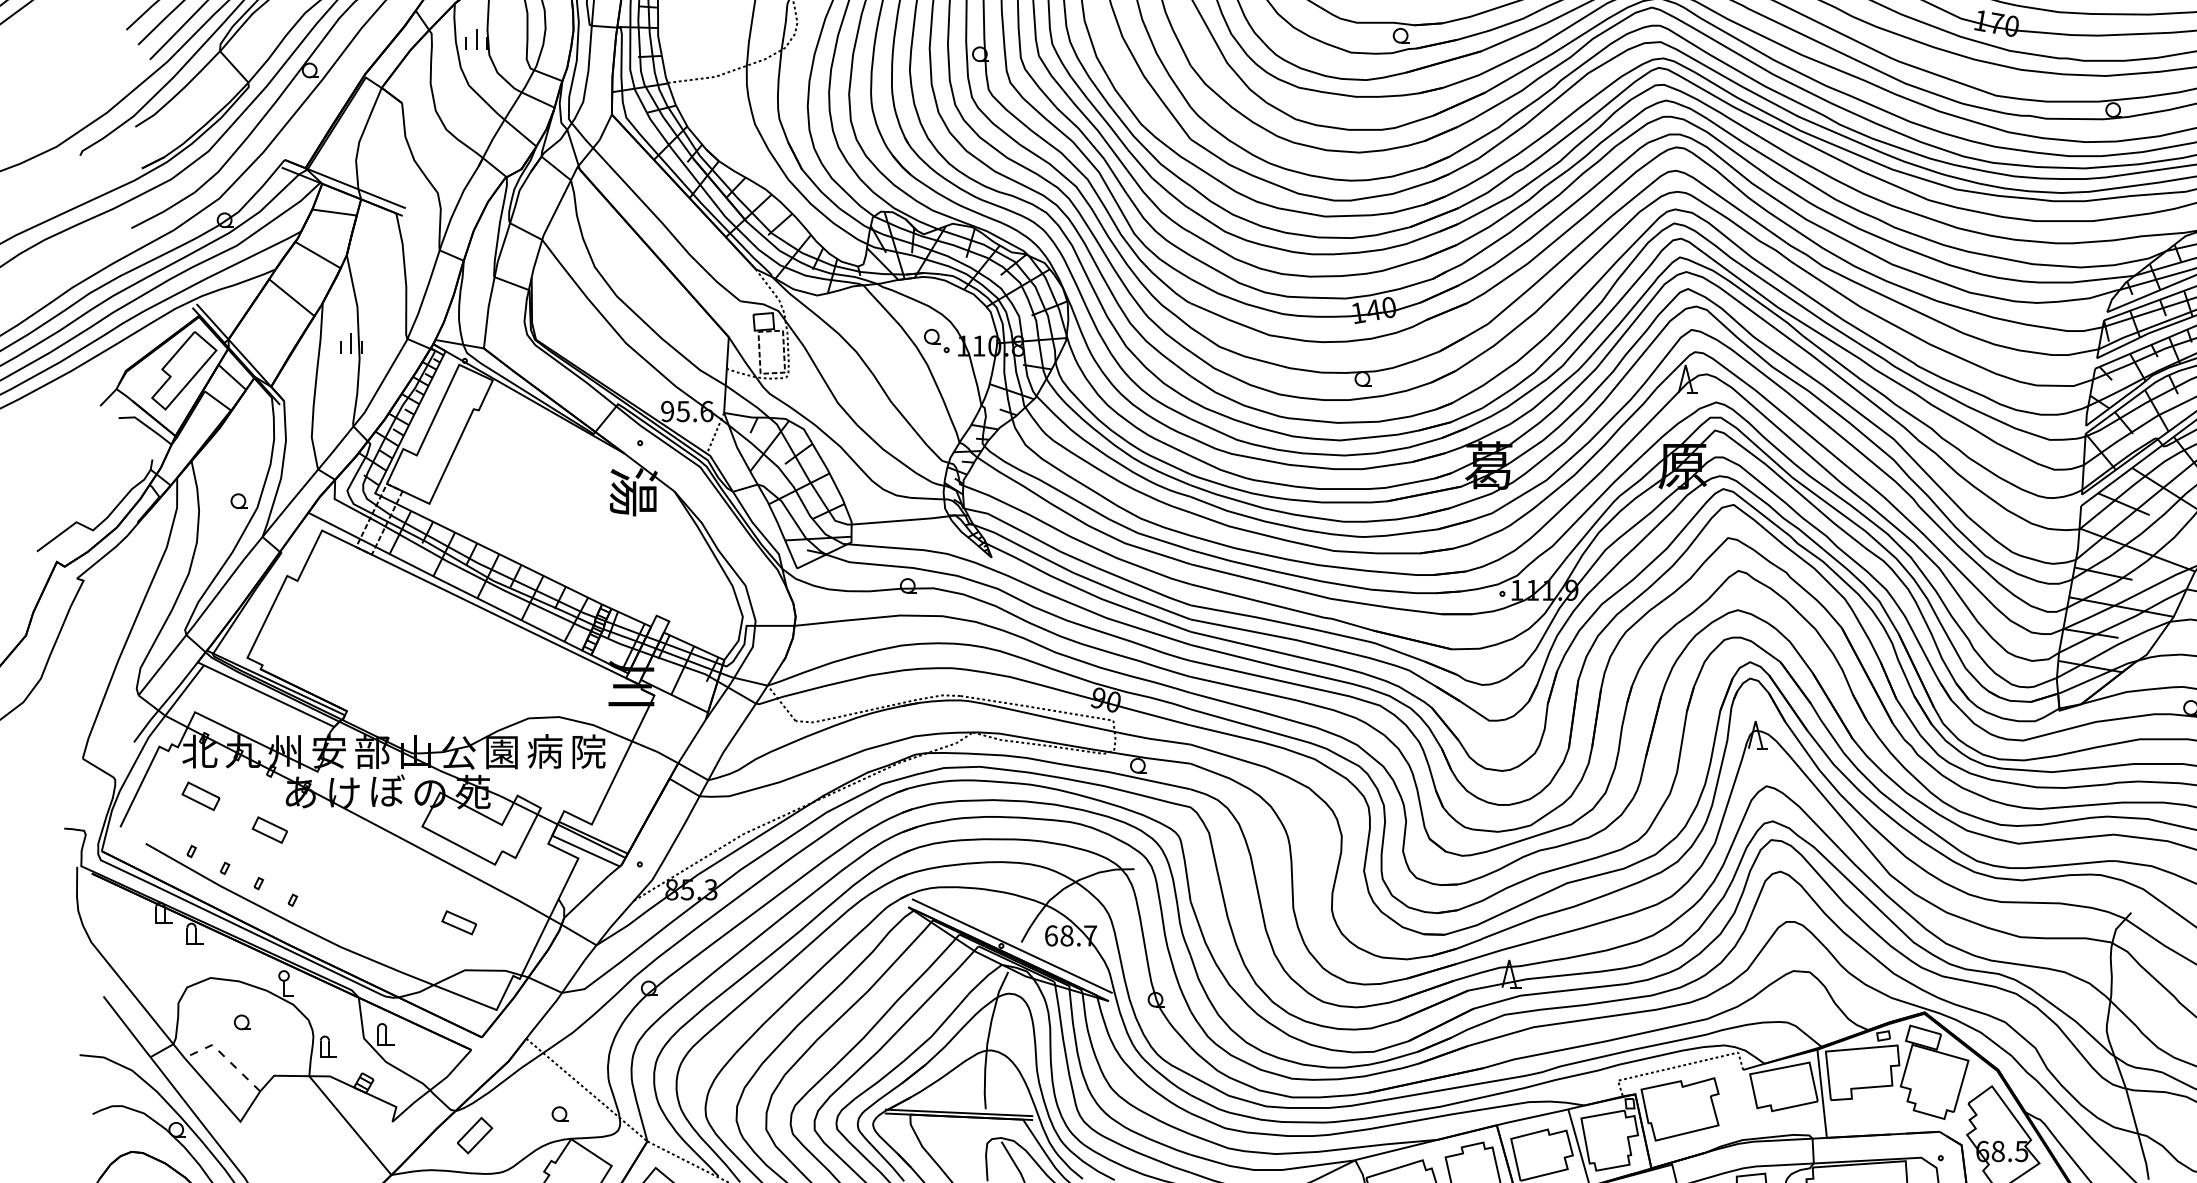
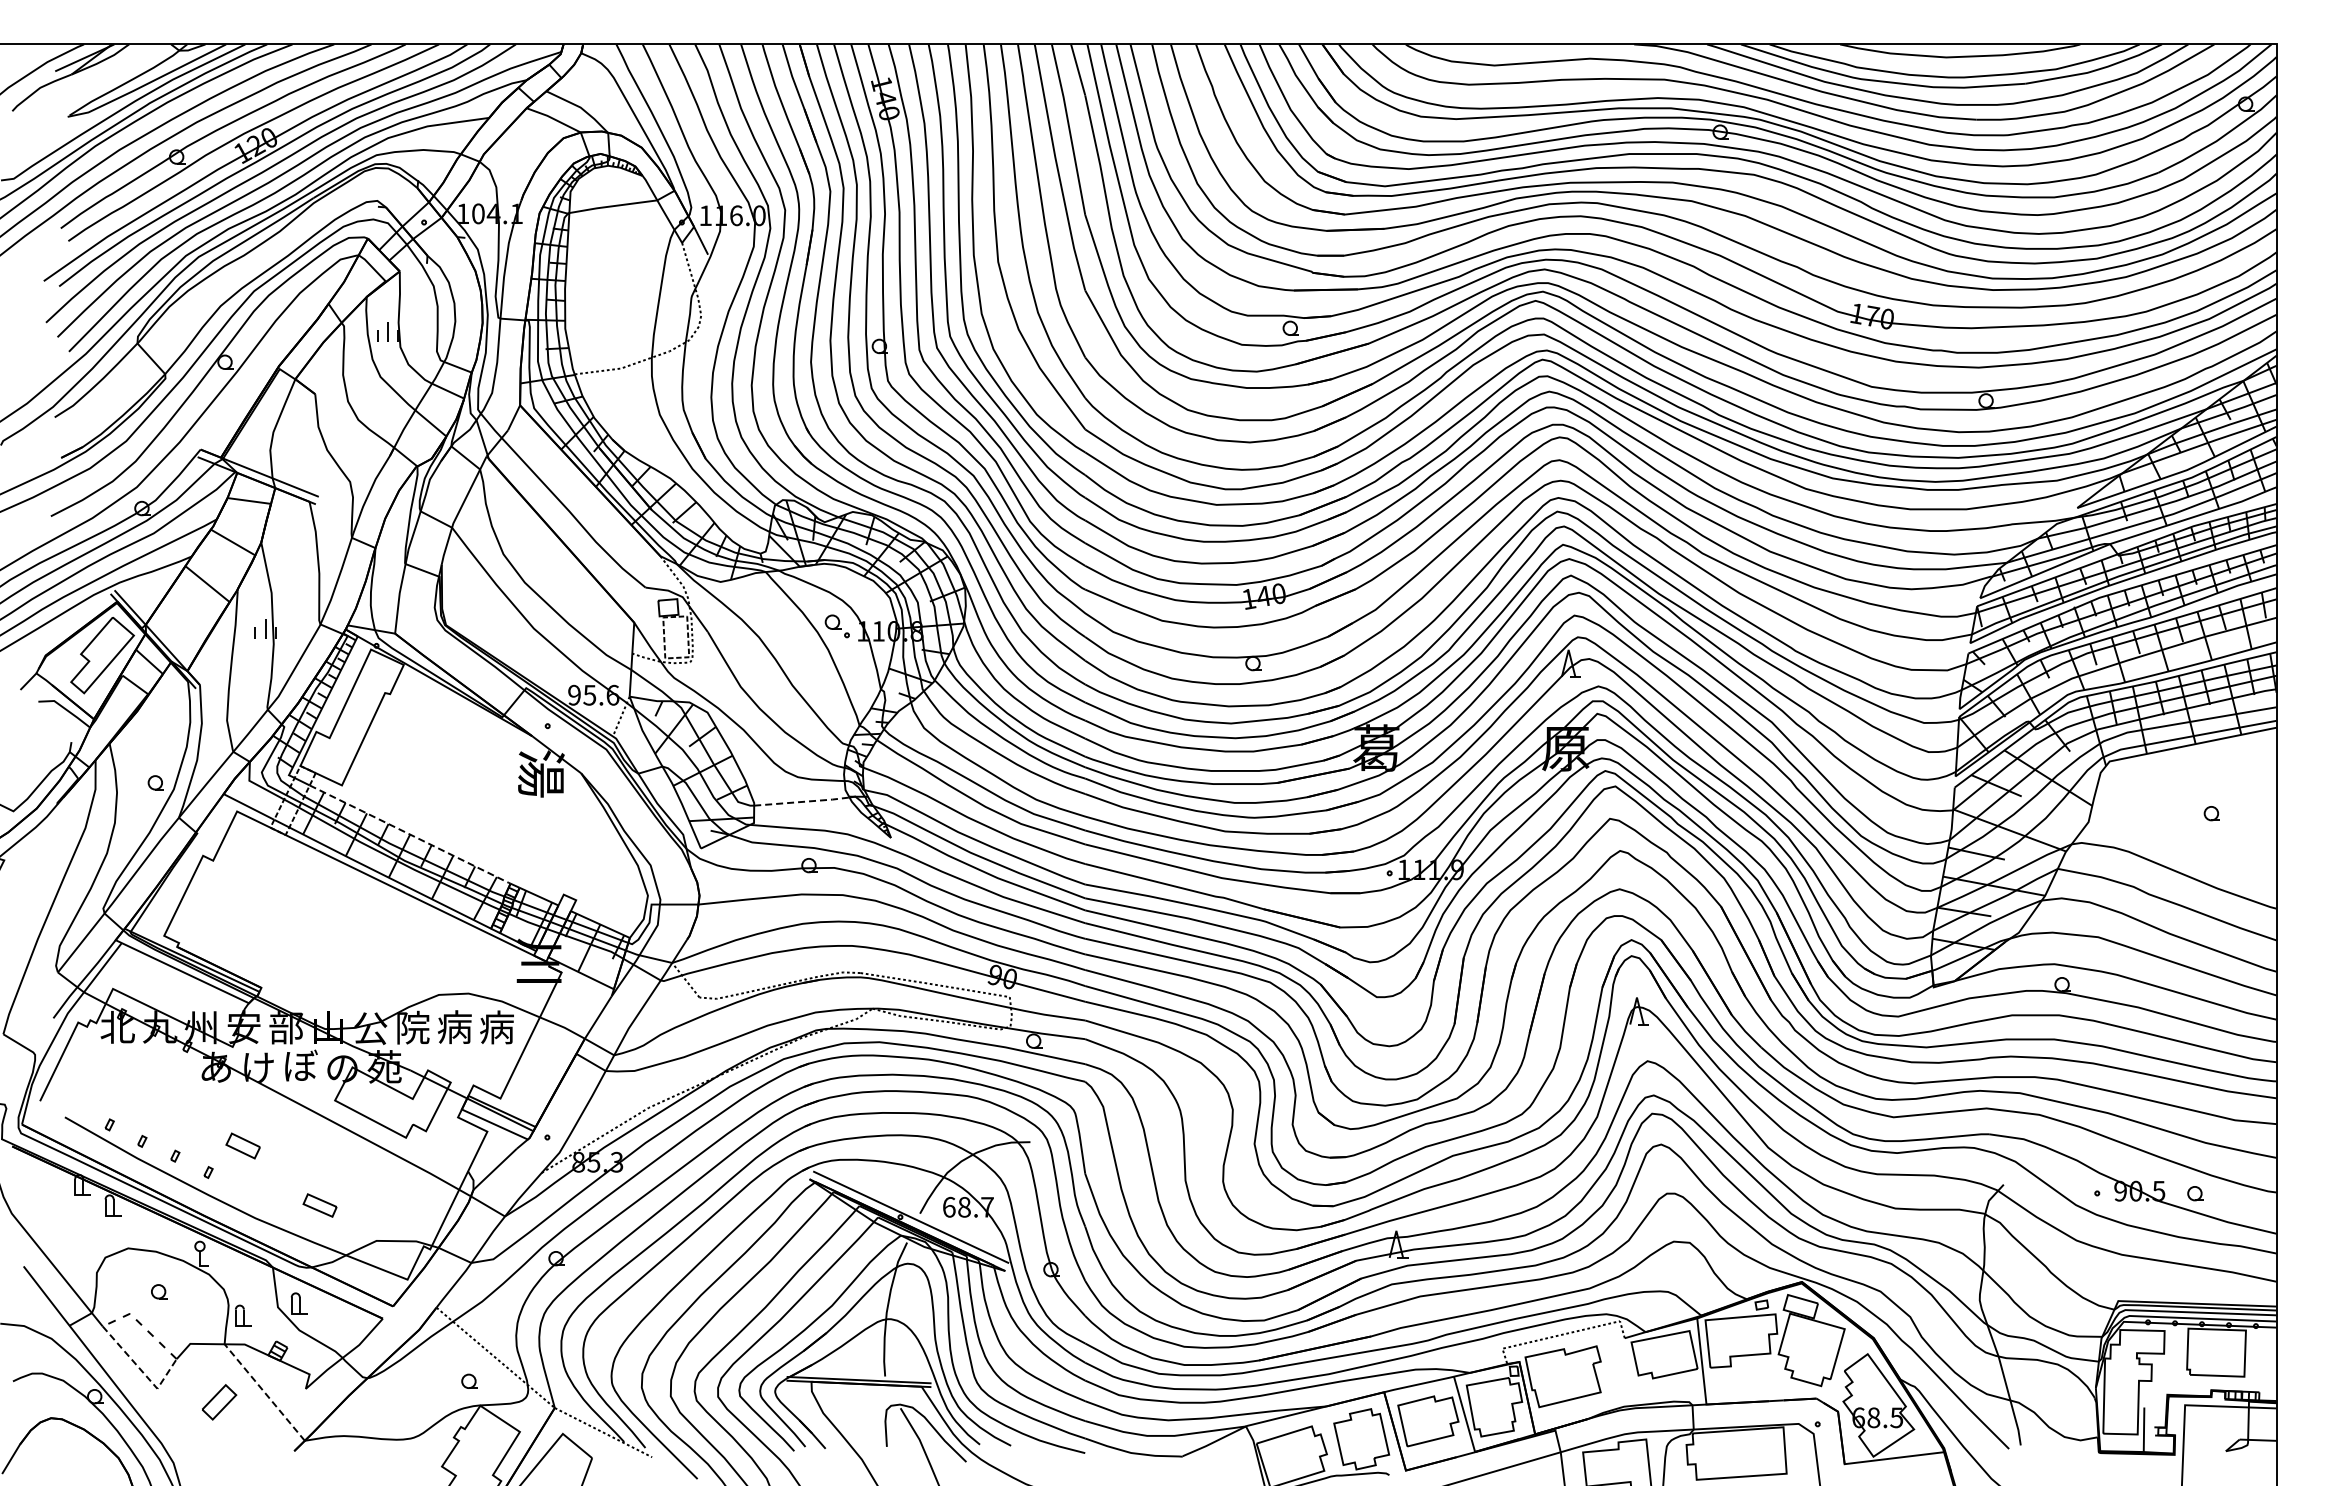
line: (901, 520) -> (802, 801), solid -> dashed
line: (500, 555) -> (411, 835), solid -> dashed
text: (503, 751) -> (414, 1027), 園 -> 院
text: (587, 751) -> (496, 1027), 院 -> 病
part: (200, 795) -> (118, 1070), removed
part: (269, 829) -> (242, 1145), moved
part: (458, 922) -> (319, 1205), moved
line: (225, 1104) -> (142, 1371), solid -> dashed
line: (350, 1125) -> (264, 1392), solid -> dashed
part: (475, 1135) -> (219, 1402), moved

